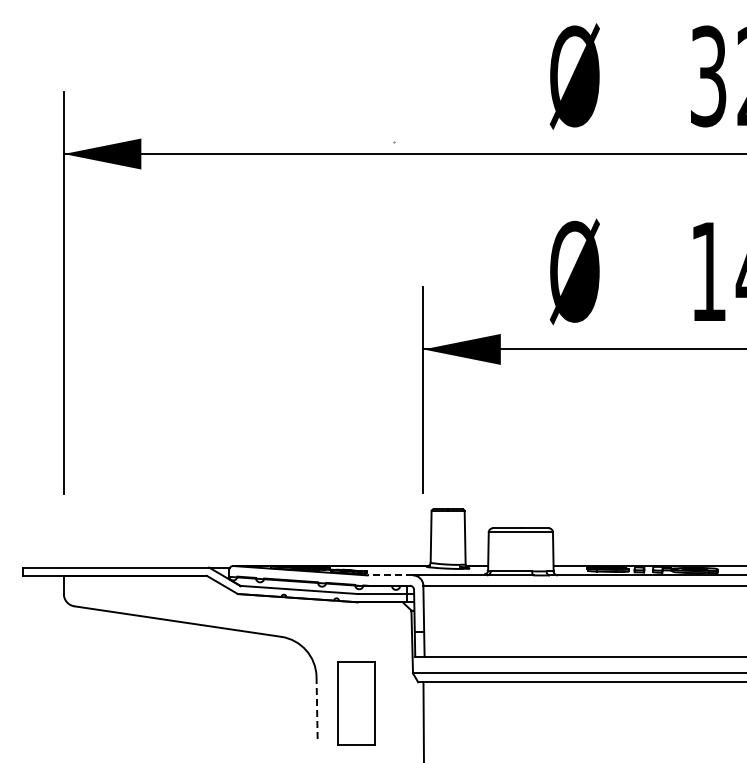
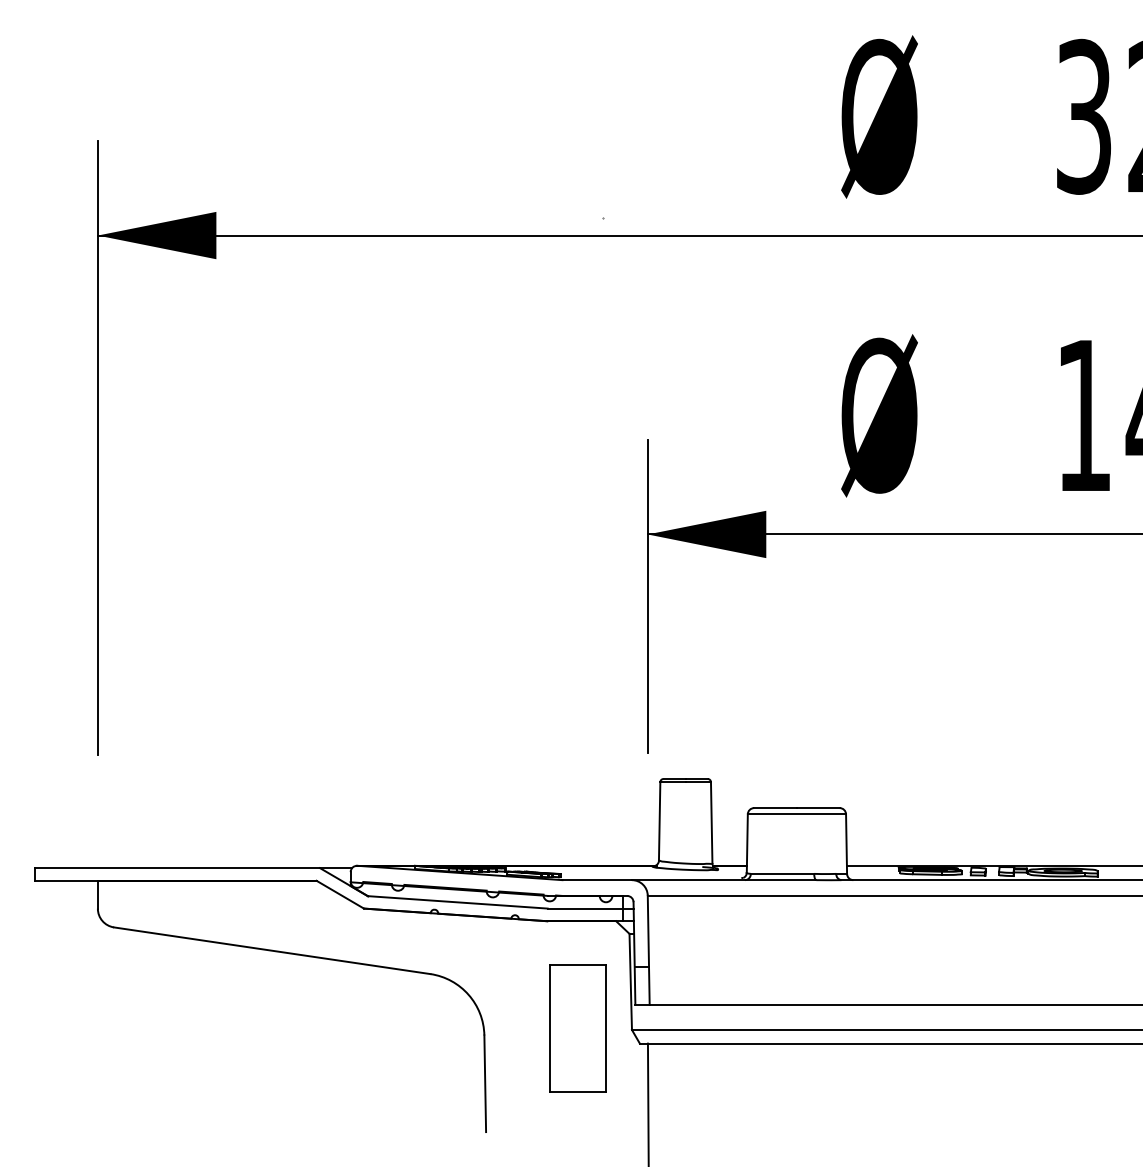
line: (390, 575) -> (597, 880), dashed -> solid
part: (356, 703) -> (577, 1028), moved
line: (317, 708) -> (485, 1083), dashed -> solid

